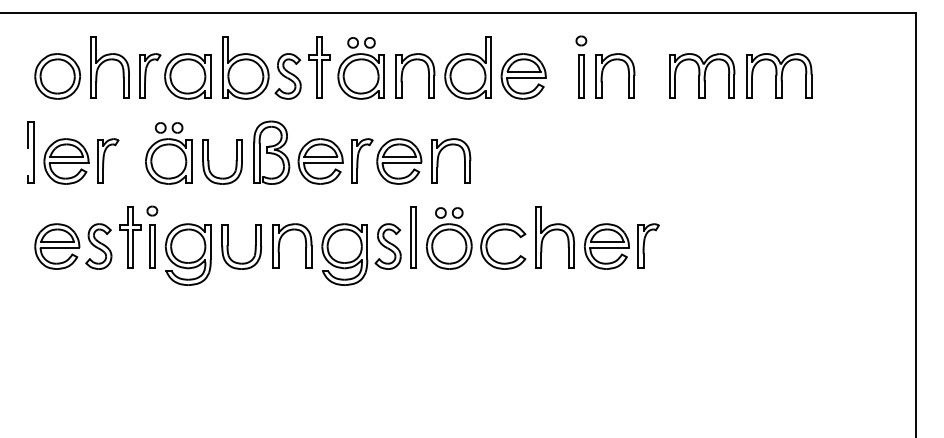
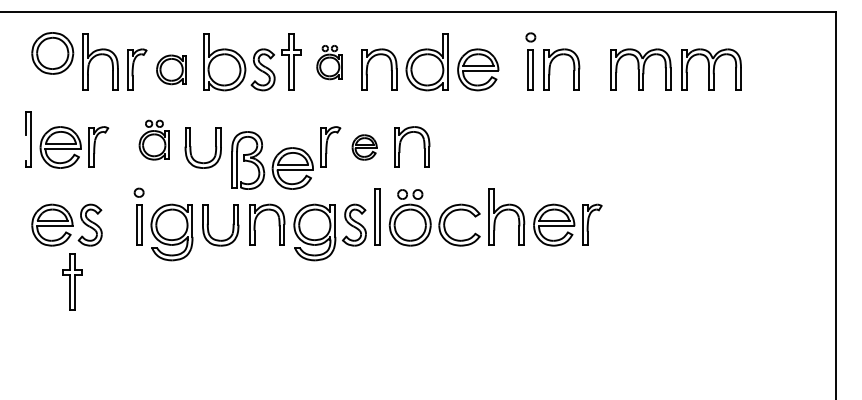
part: (360, 68) -> (329, 62), size x0.6
part: (57, 76) -> (52, 53), moved
part: (187, 76) -> (171, 69), size x0.7
part: (298, 152) -> (272, 160), moved
part: (168, 153) -> (153, 140), size x0.7
part: (399, 161) -> (364, 147), size x0.6
part: (130, 237) -> (72, 281), moved

